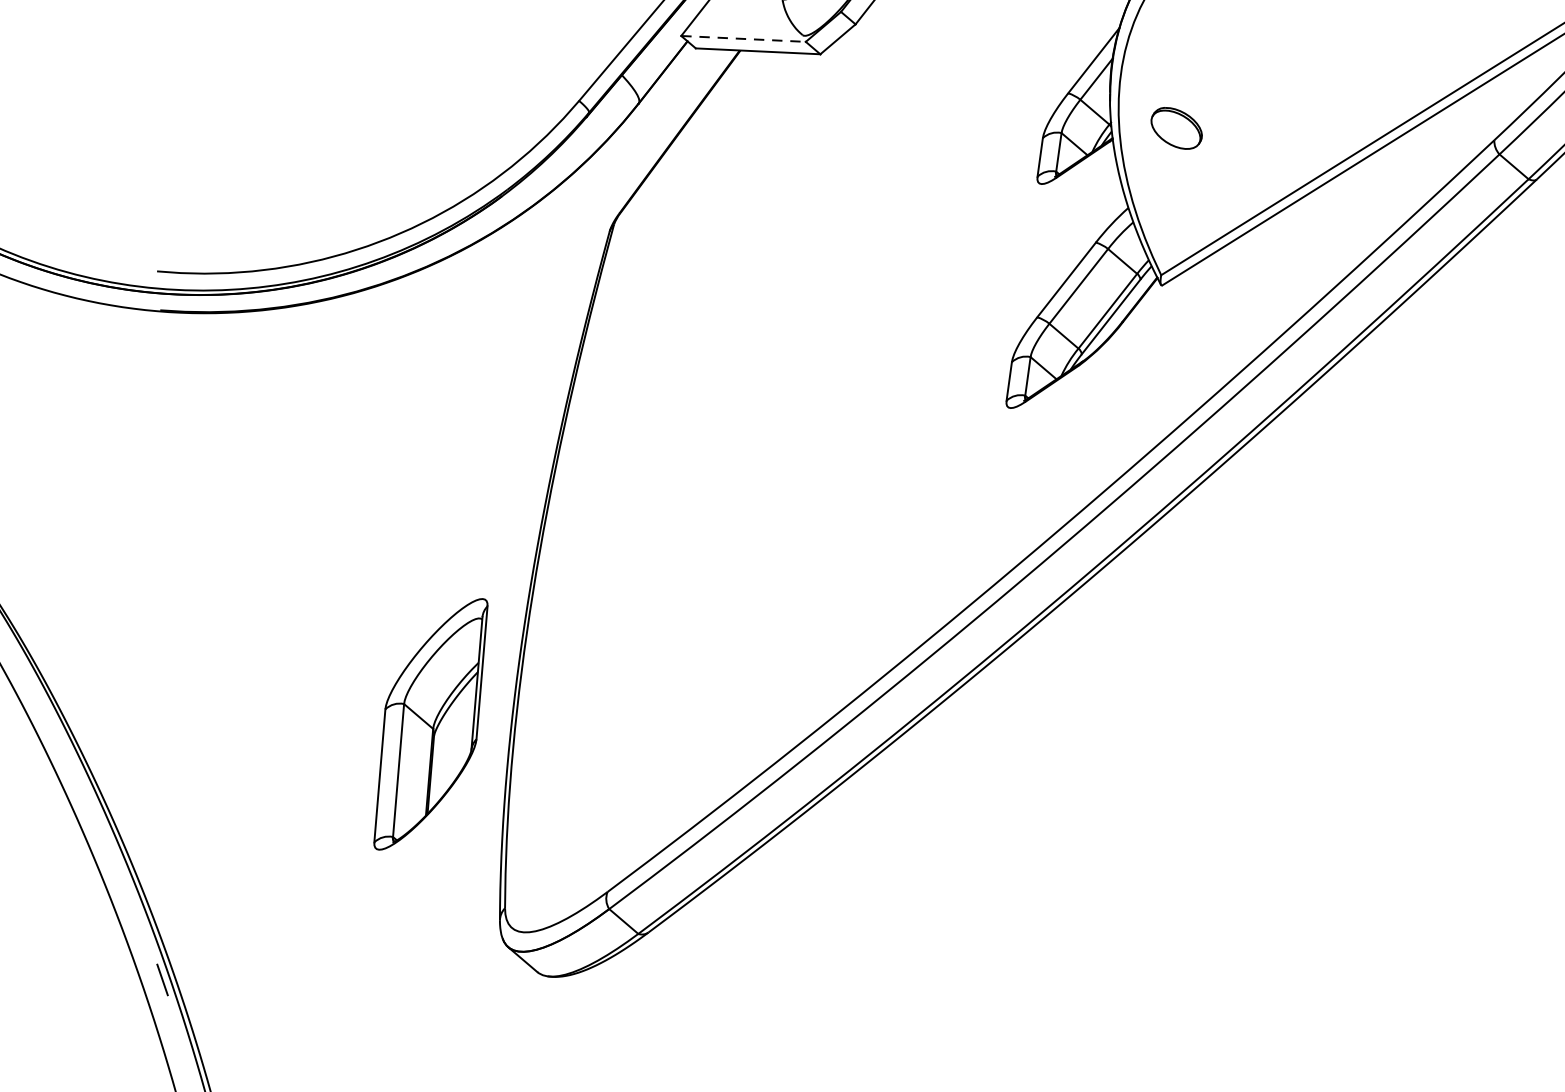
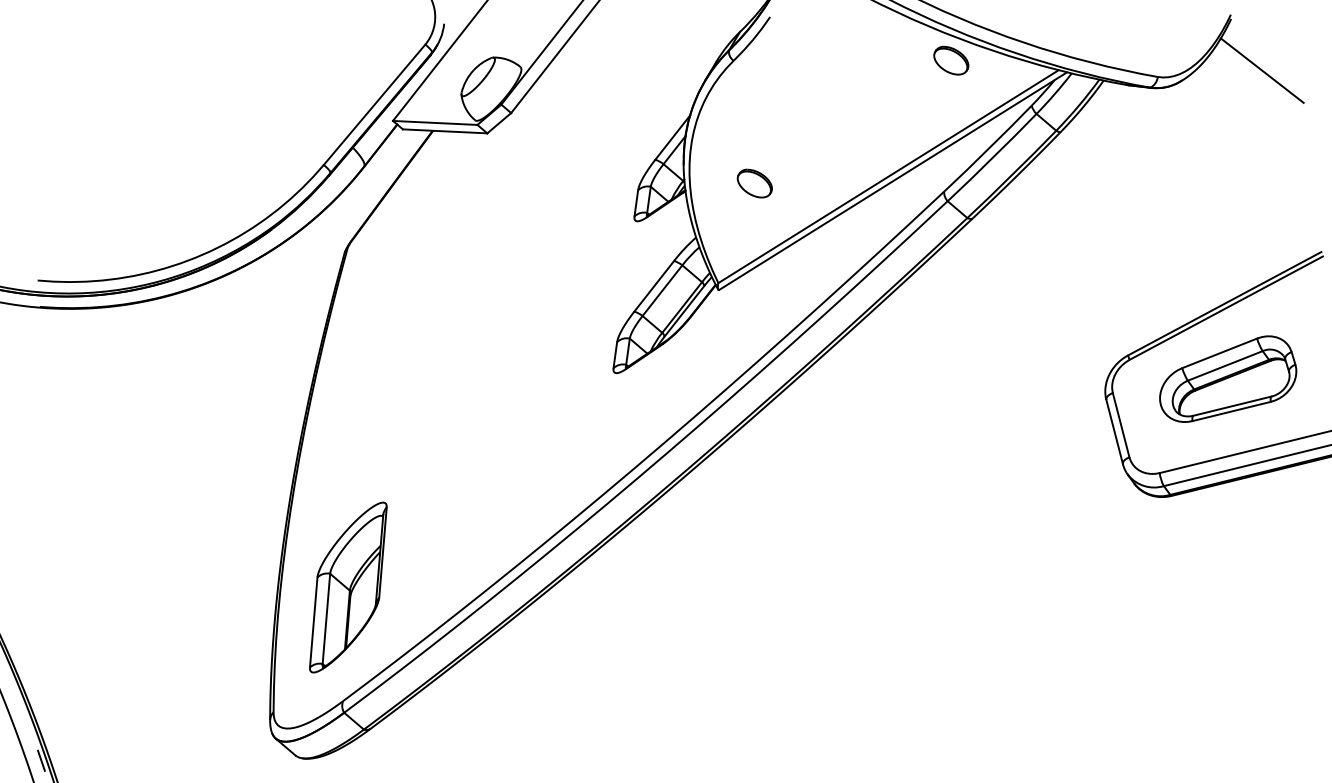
line: (743, 38) -> (435, 122), dashed -> solid
part: (1176, 128) -> (754, 183), moved
part: (431, 724) -> (348, 587), moved

